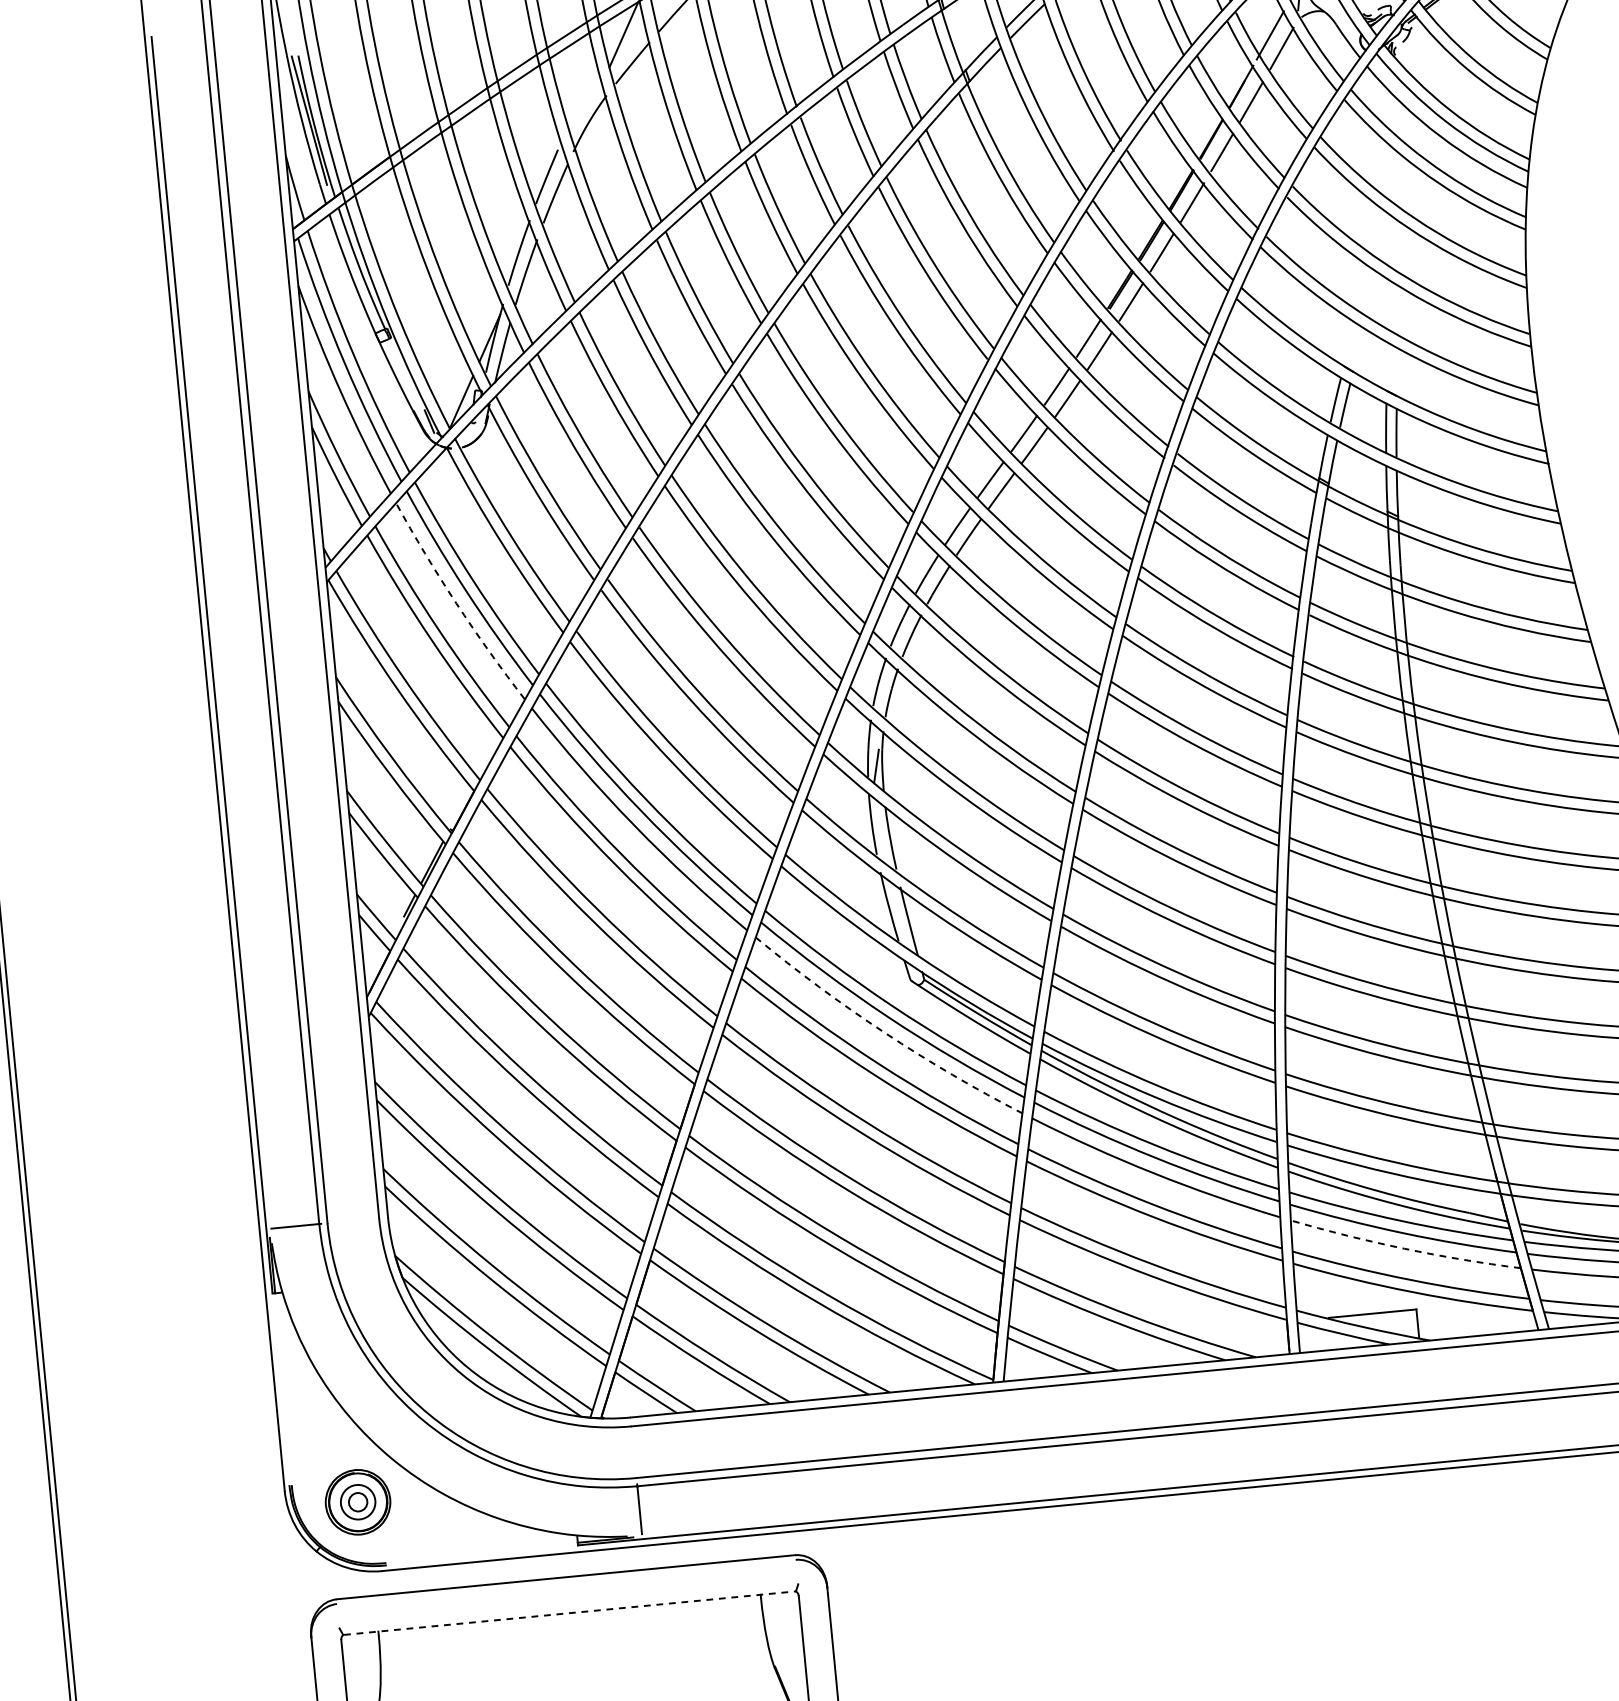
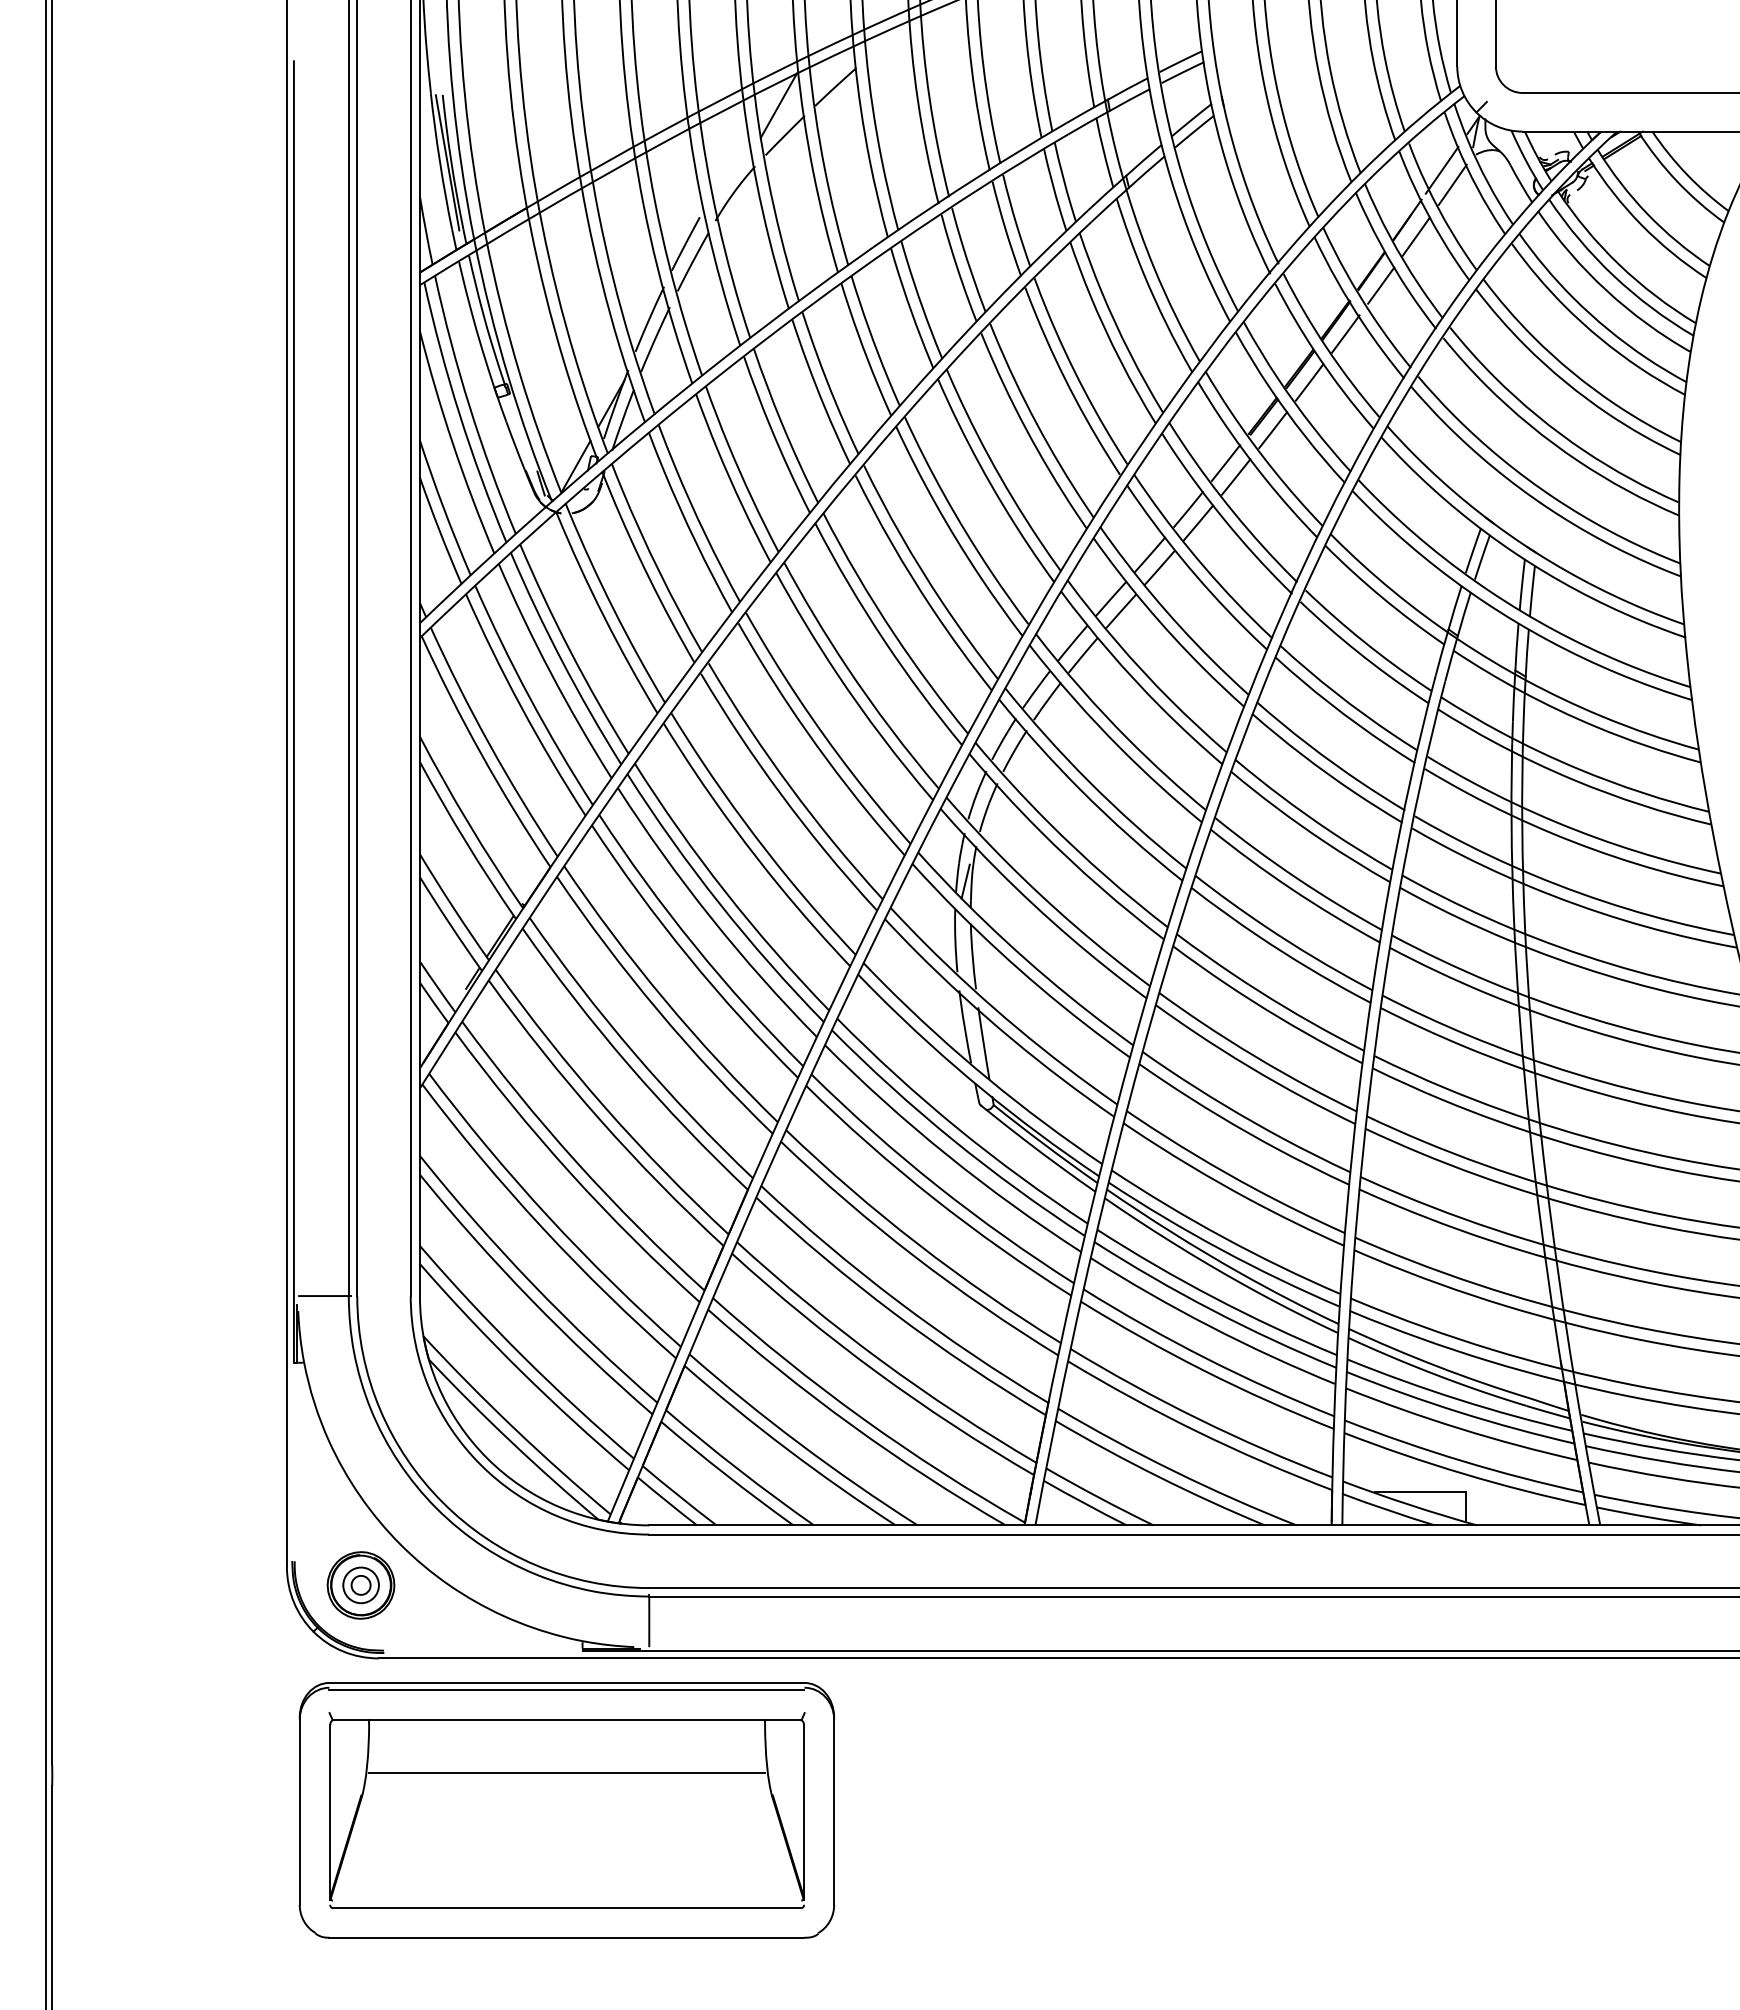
arc: (456, 603) -> (550, 672), dashed -> solid
arc: (884, 1032) -> (947, 1155), dashed -> solid
arc: (1404, 1248) -> (1459, 1428), dashed -> solid
line: (566, 1584) -> (566, 1690), added
line: (569, 1613) -> (567, 1720), dashed -> solid
line: (573, 1664) -> (566, 1773), added

